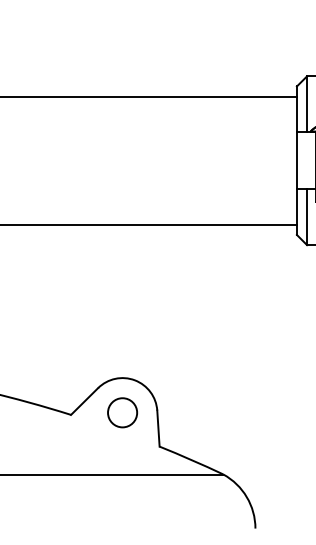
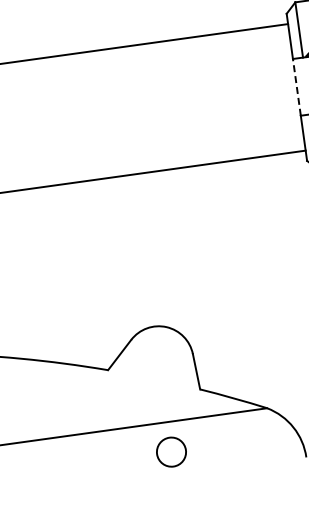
line: (296, 160) -> (296, 87), solid -> dashed
circle: (122, 412) -> (171, 451), moved

